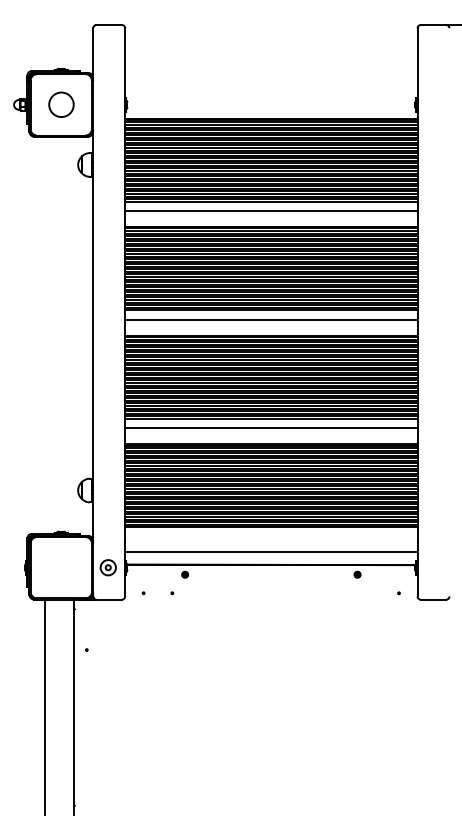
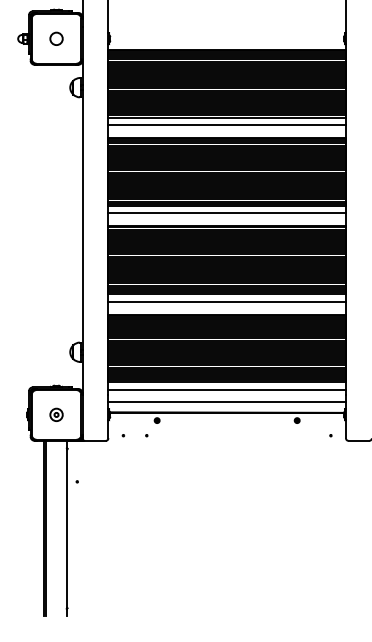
circle: (60, 104) -> (55, 38), size x0.62
line: (271, 536) -> (227, 389), added
part: (107, 567) -> (55, 414), moved
line: (48, 707) -> (46, 528), added

